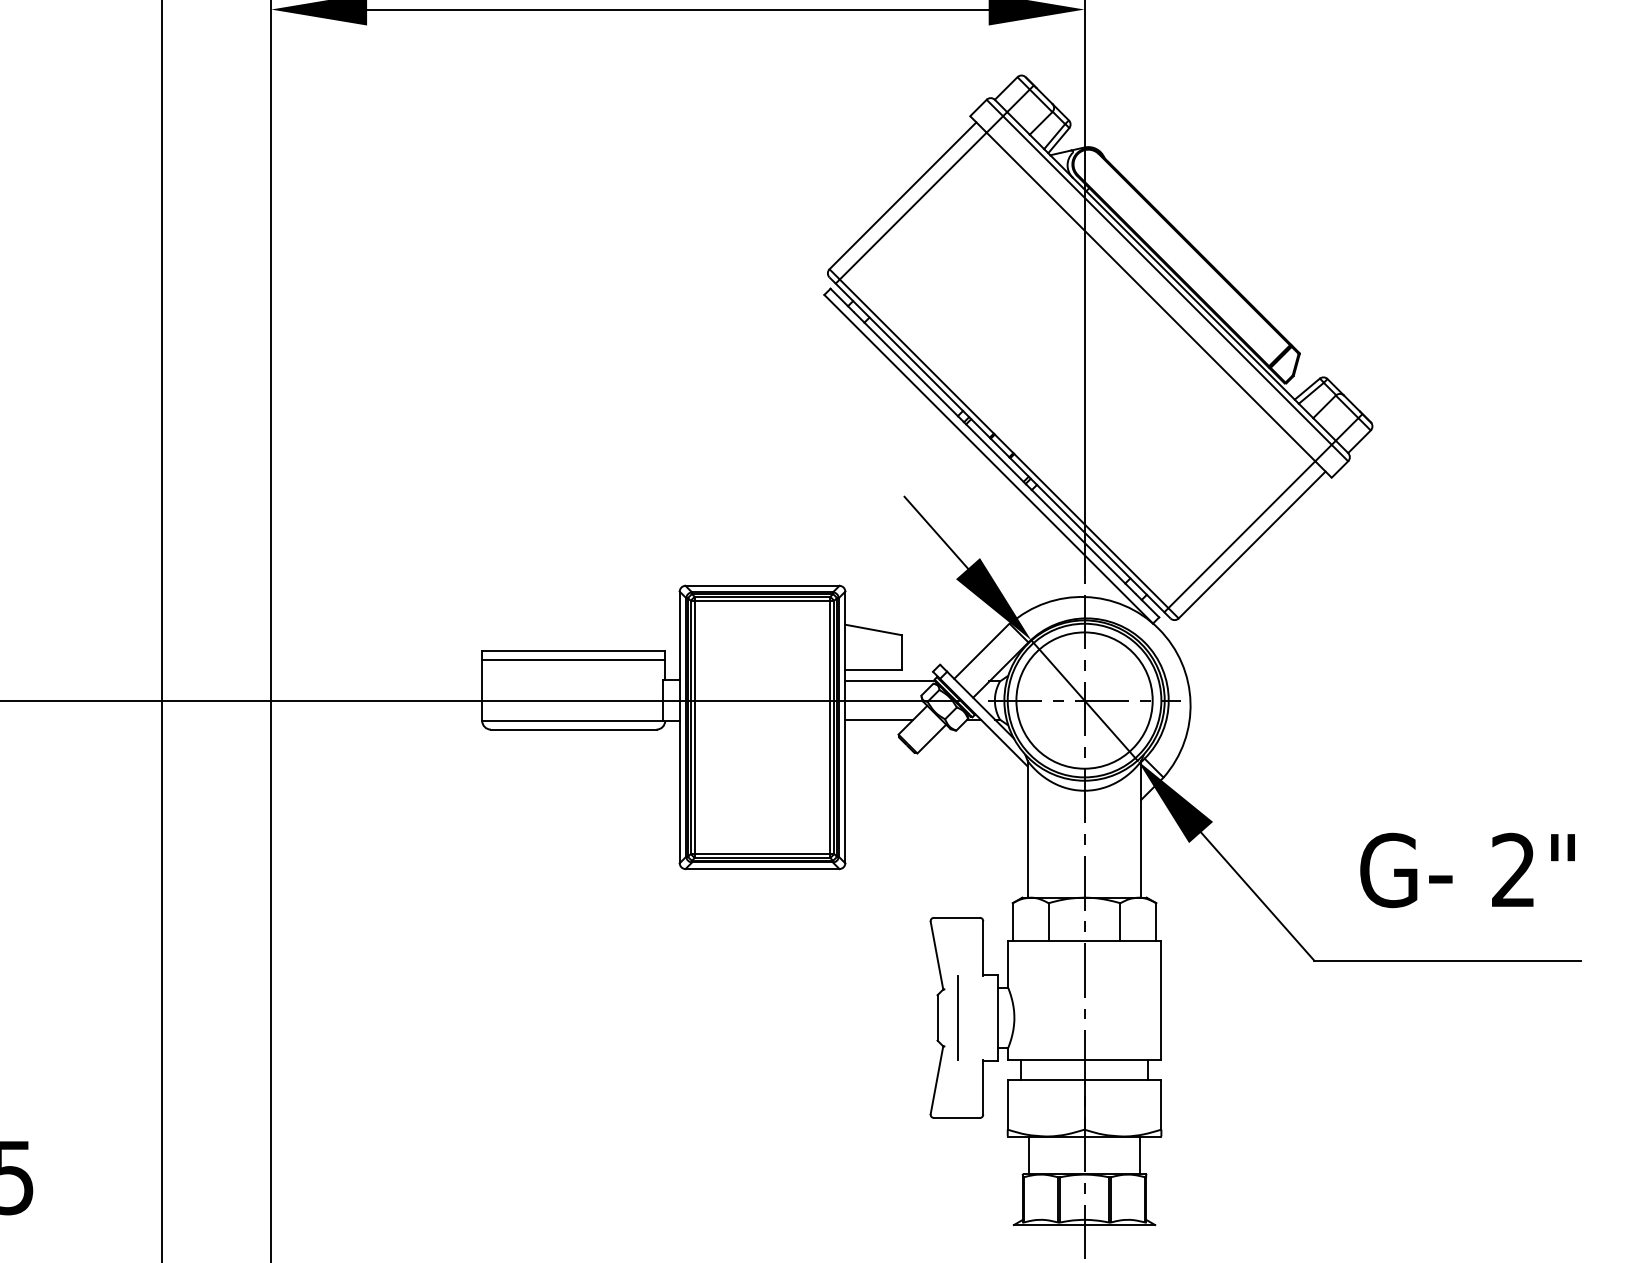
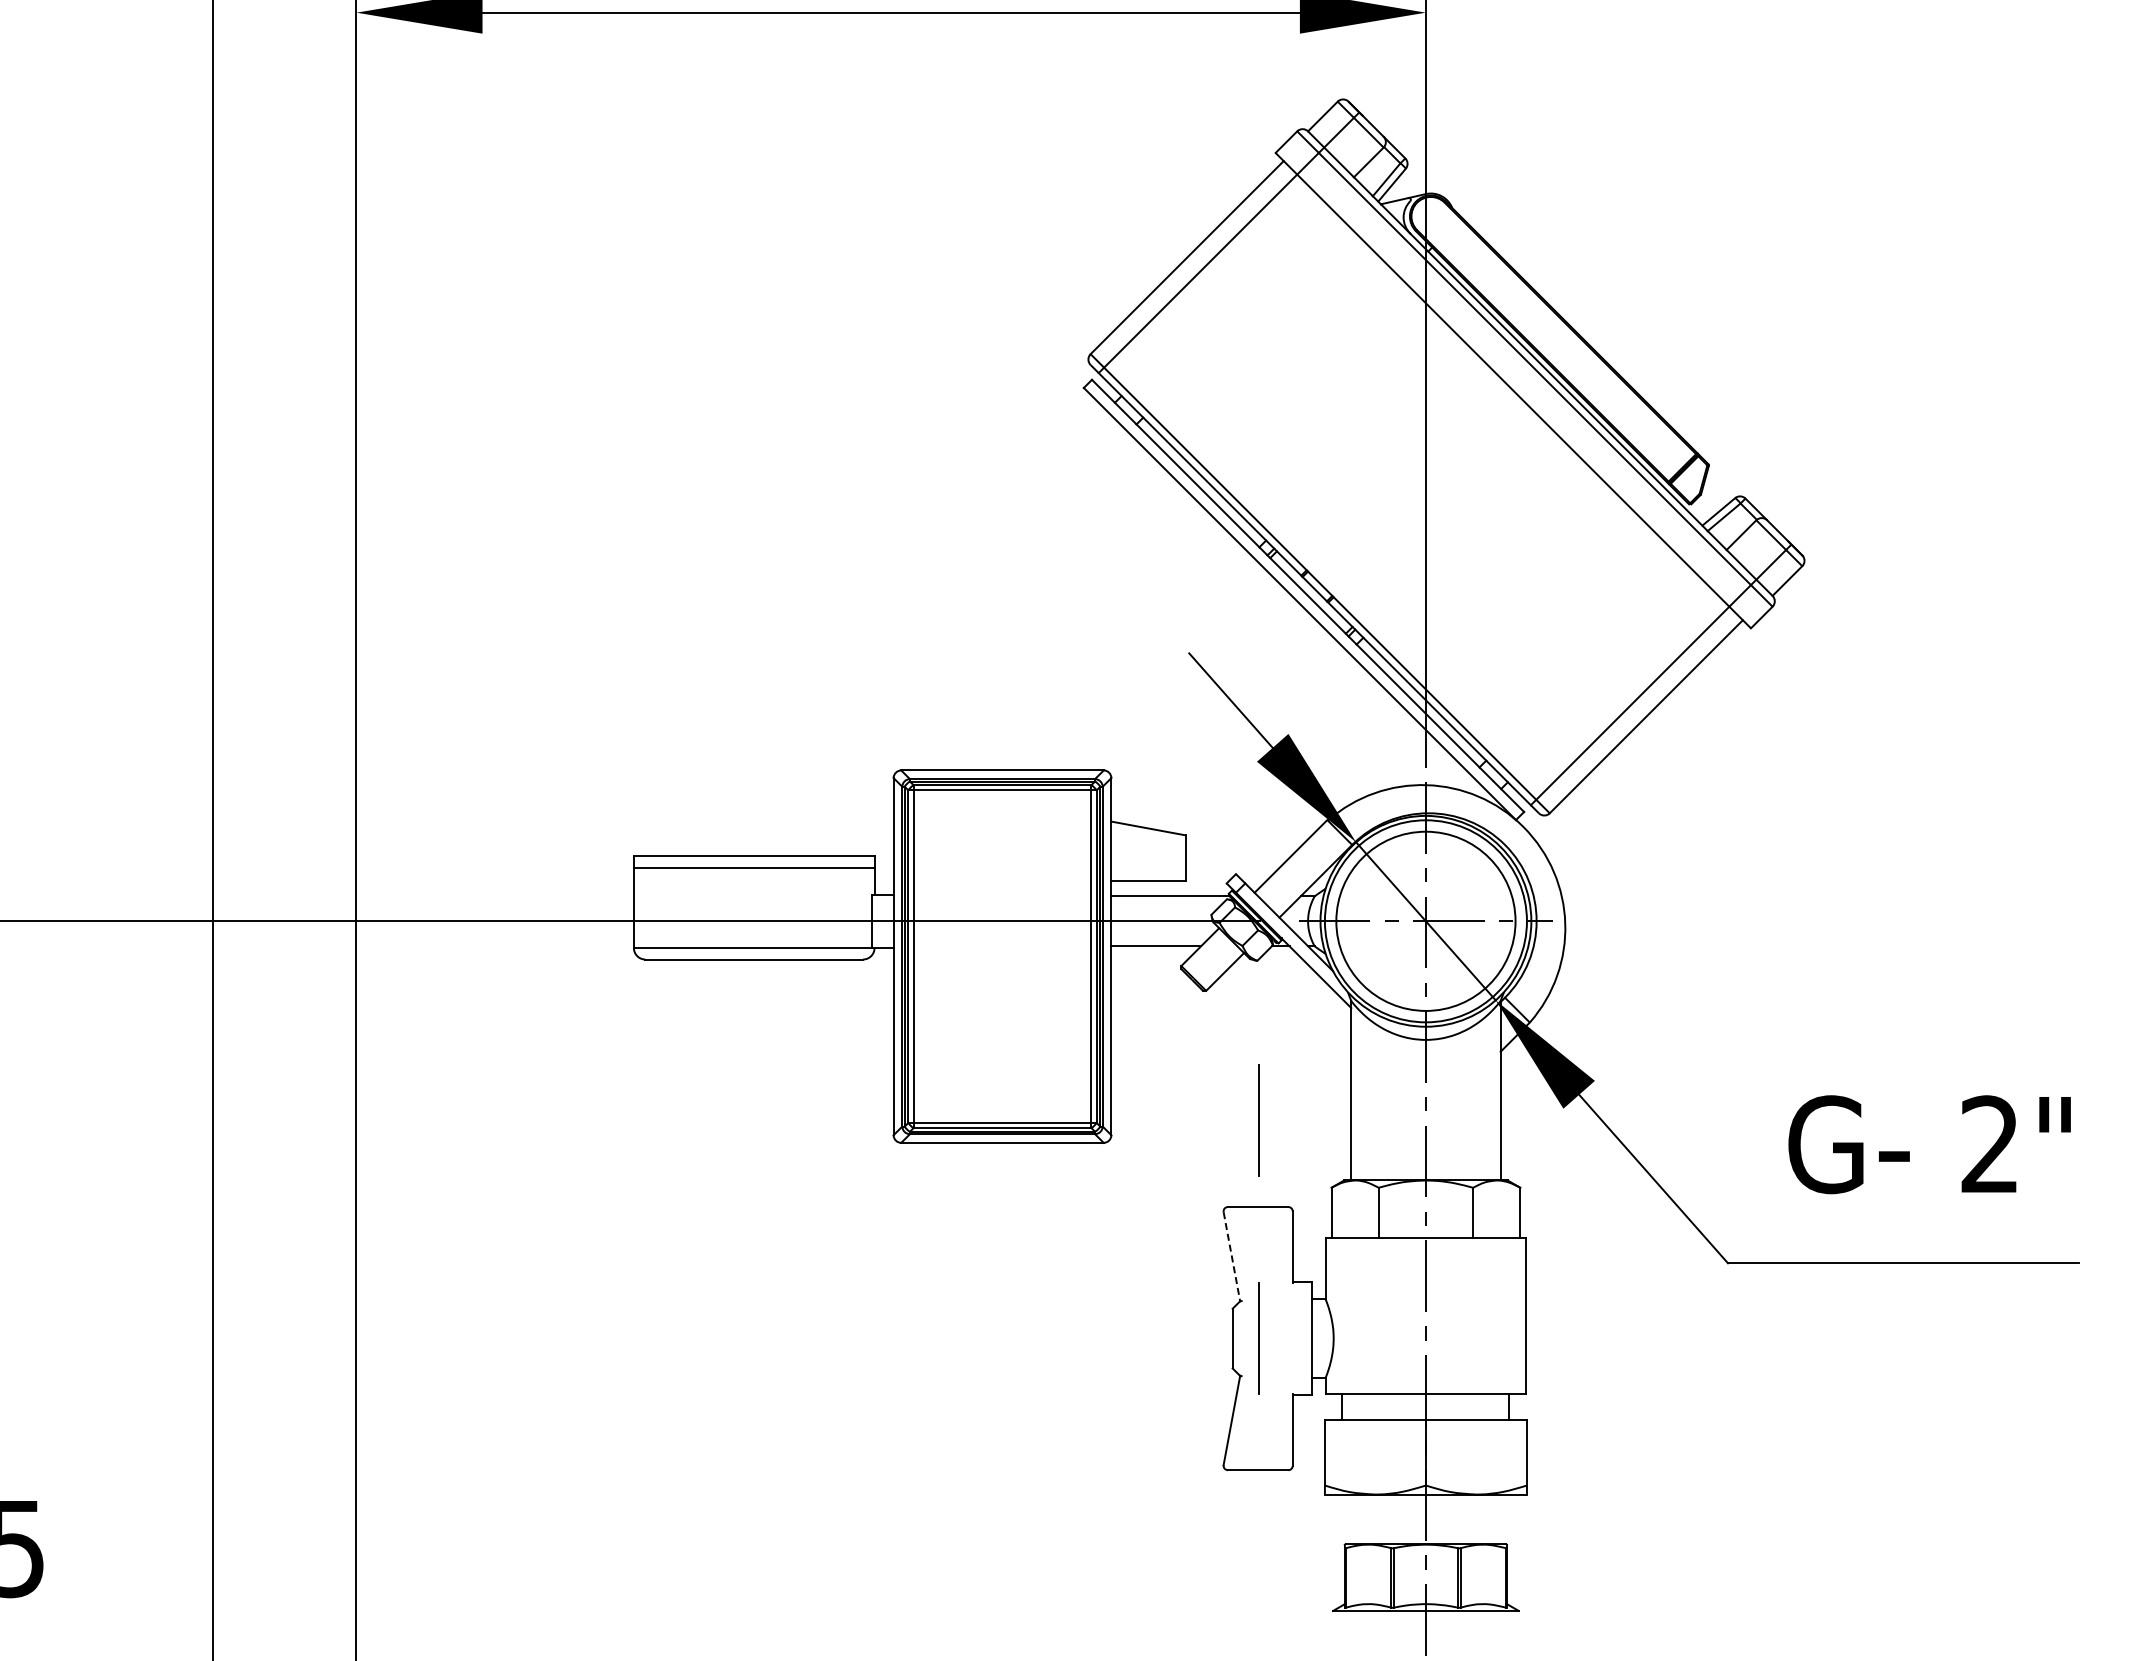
line: (957, 852) -> (1258, 1120), added
line: (937, 956) -> (1232, 1257), solid -> dashed
line: (1029, 1155) -> (1353, 1519), removed
line: (1139, 1155) -> (1498, 1519), removed

